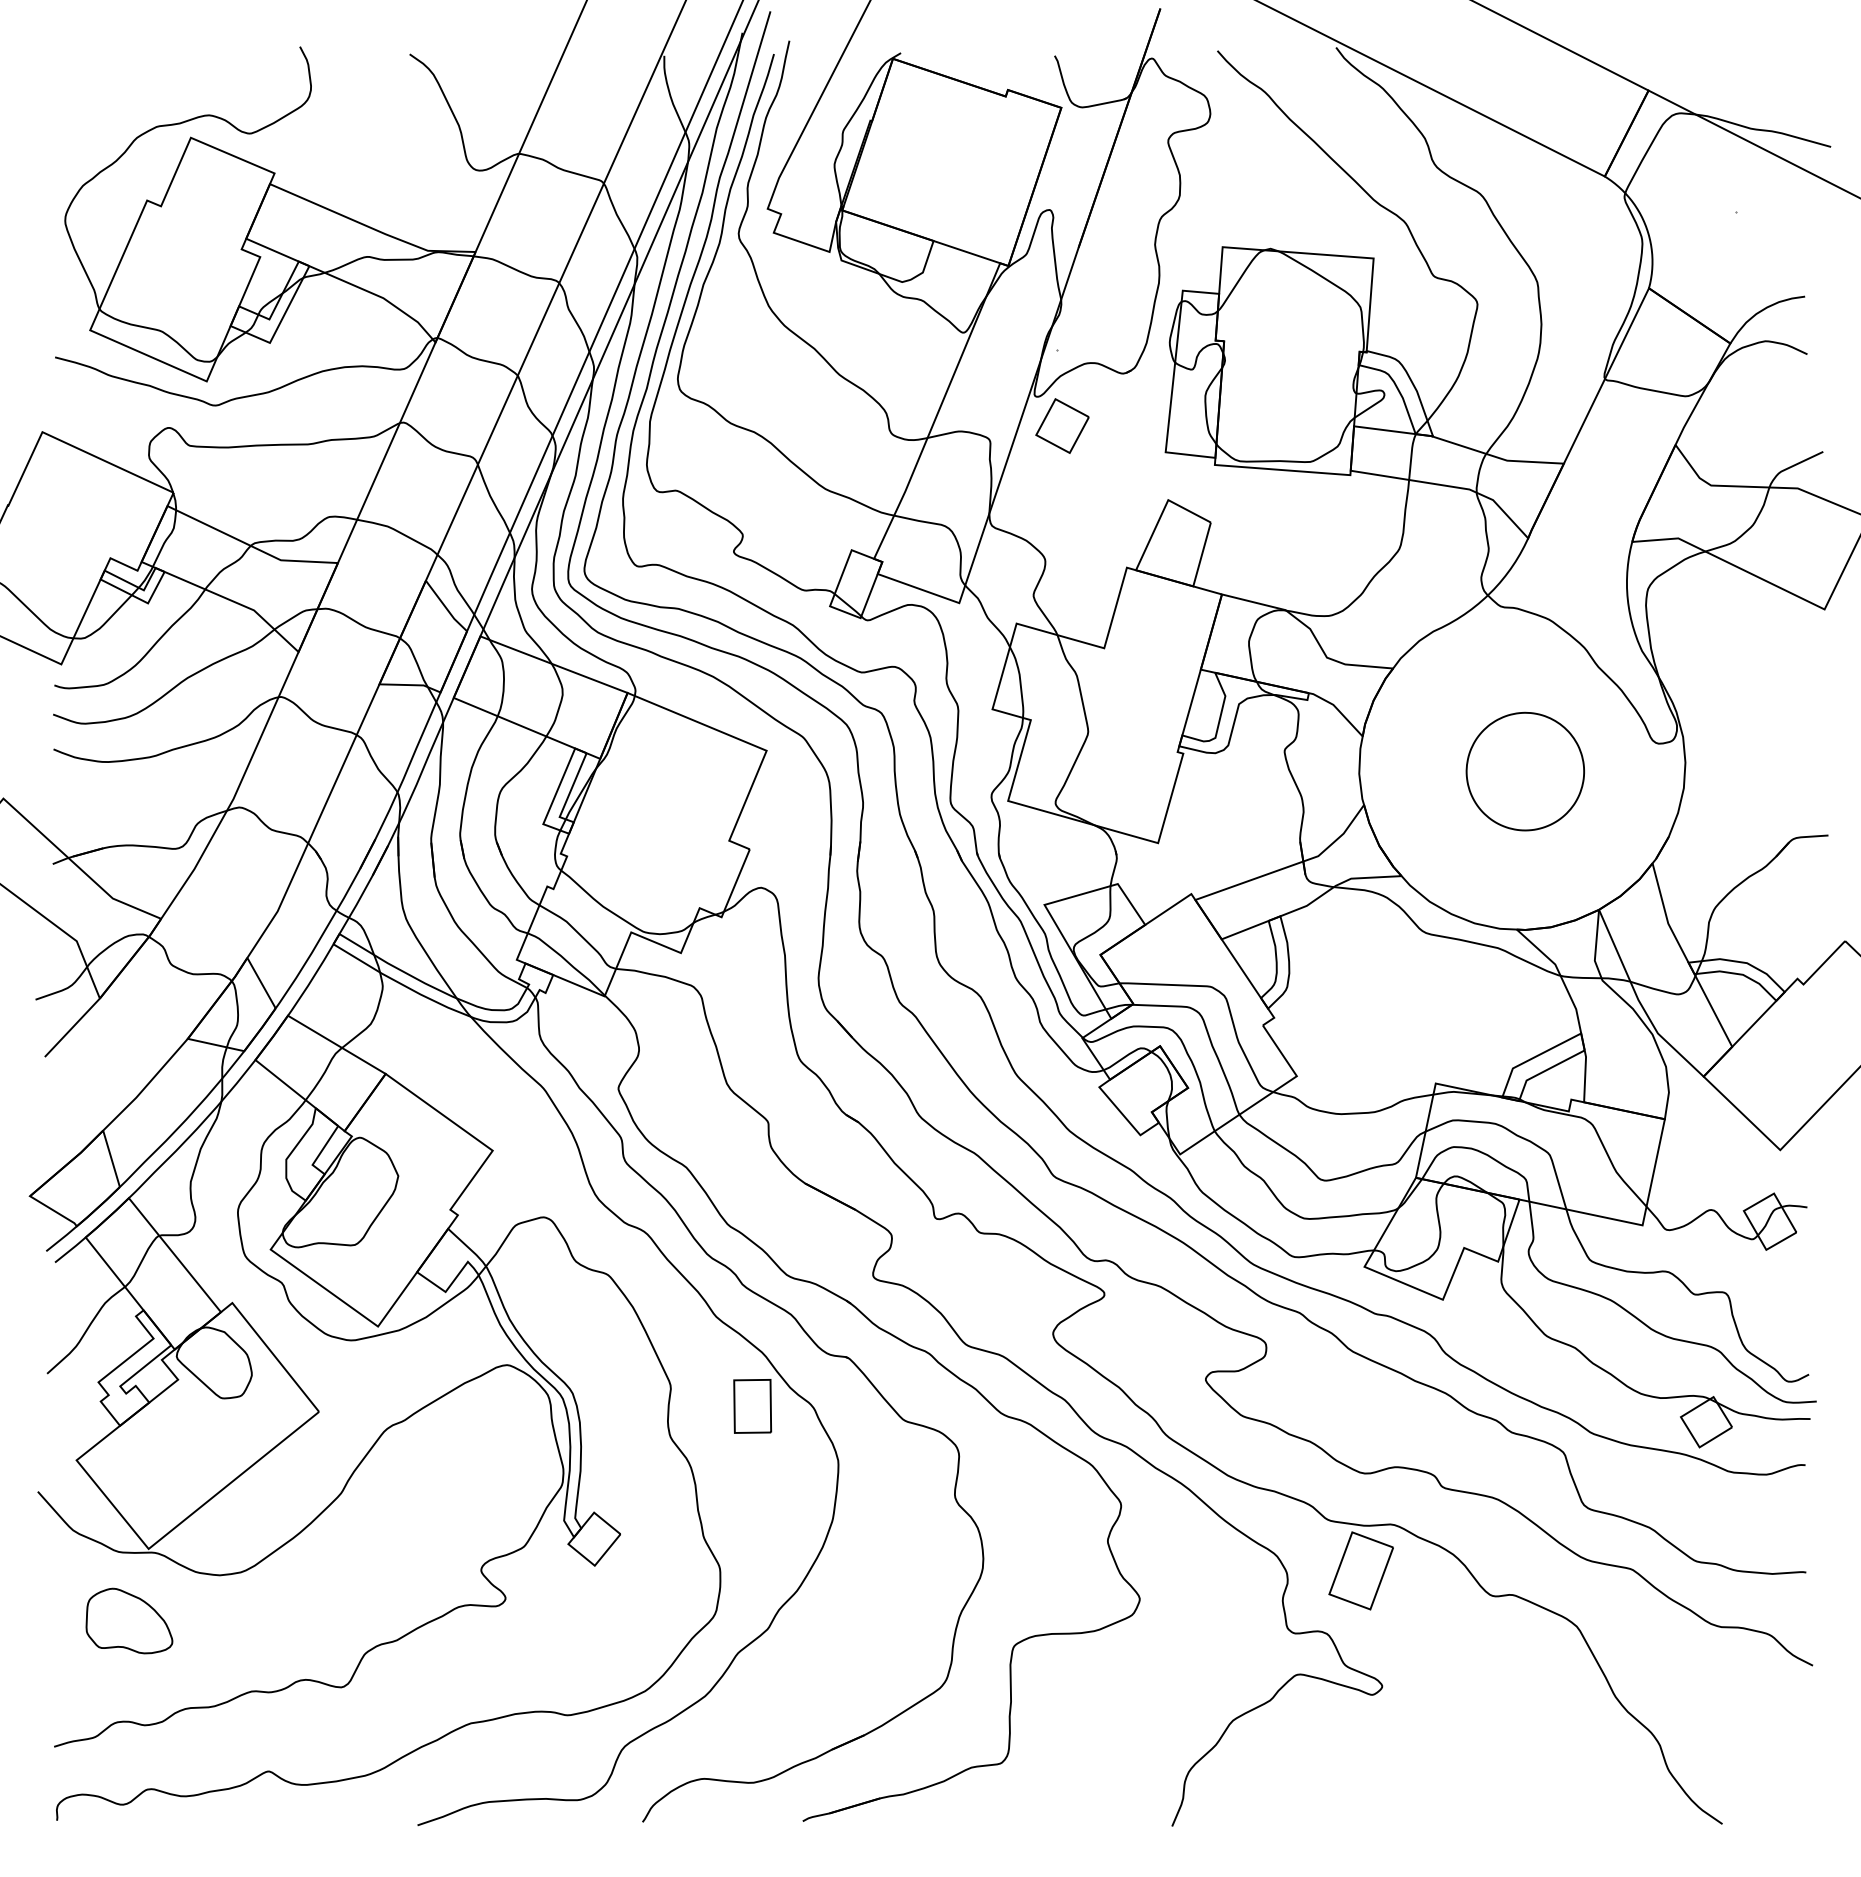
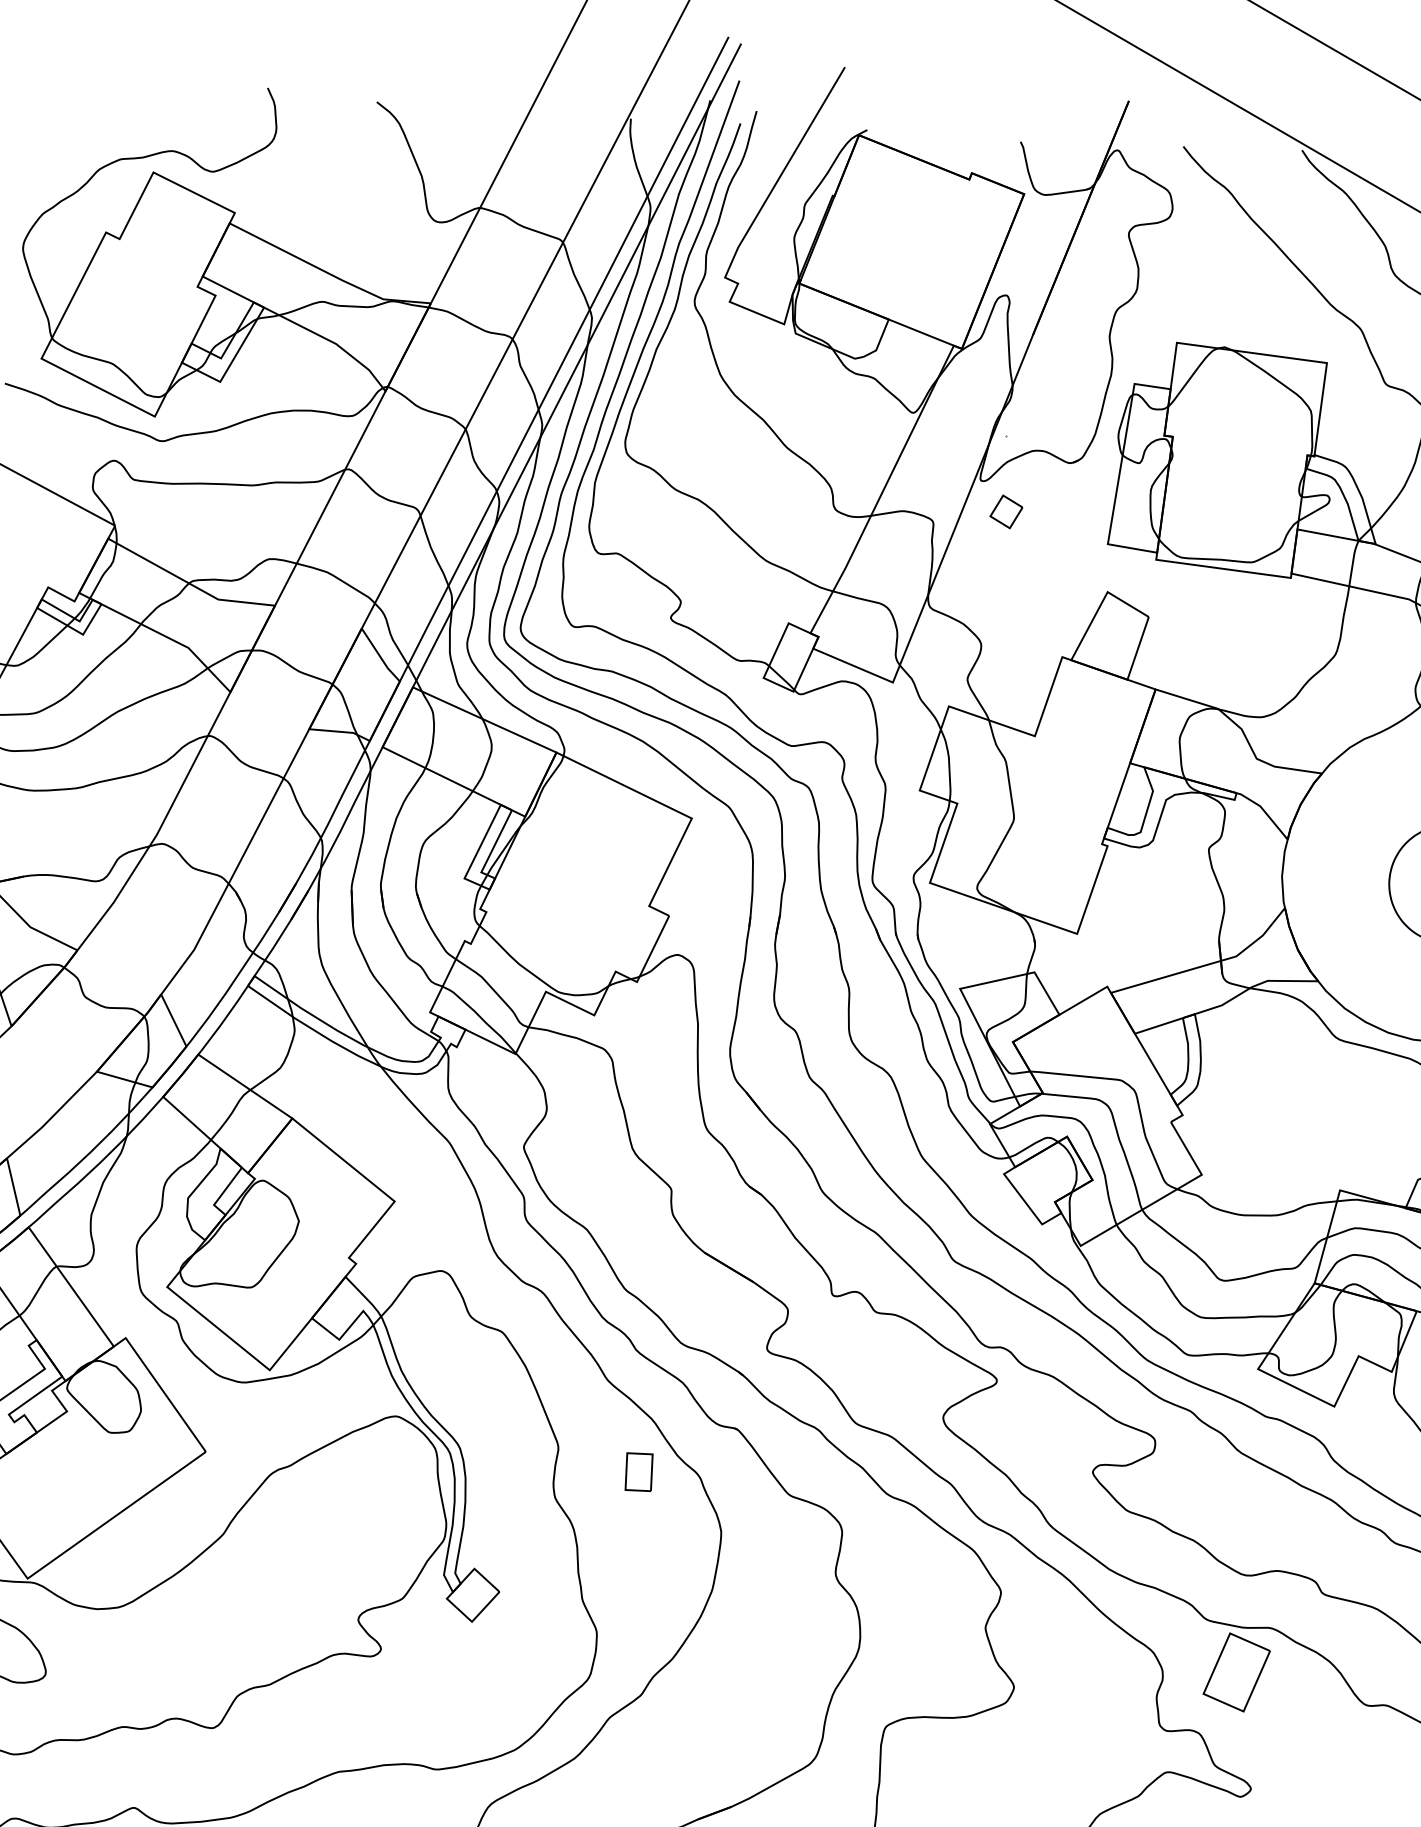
part: (1062, 425) -> (1006, 511), size x0.6
part: (752, 1406) -> (638, 1472), size x0.7

